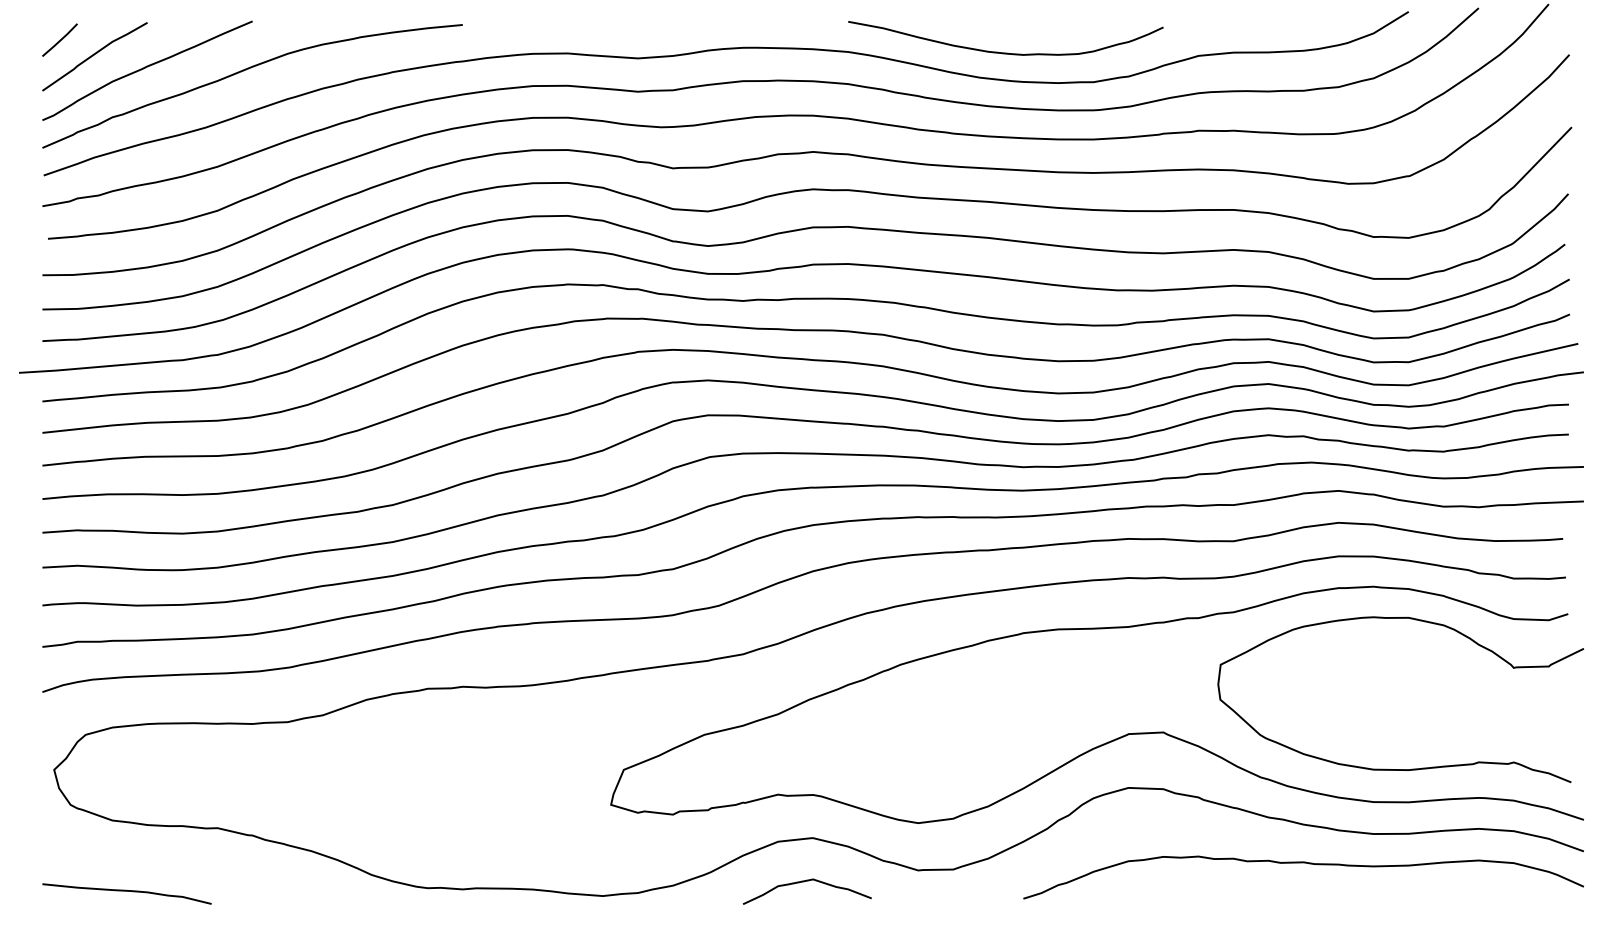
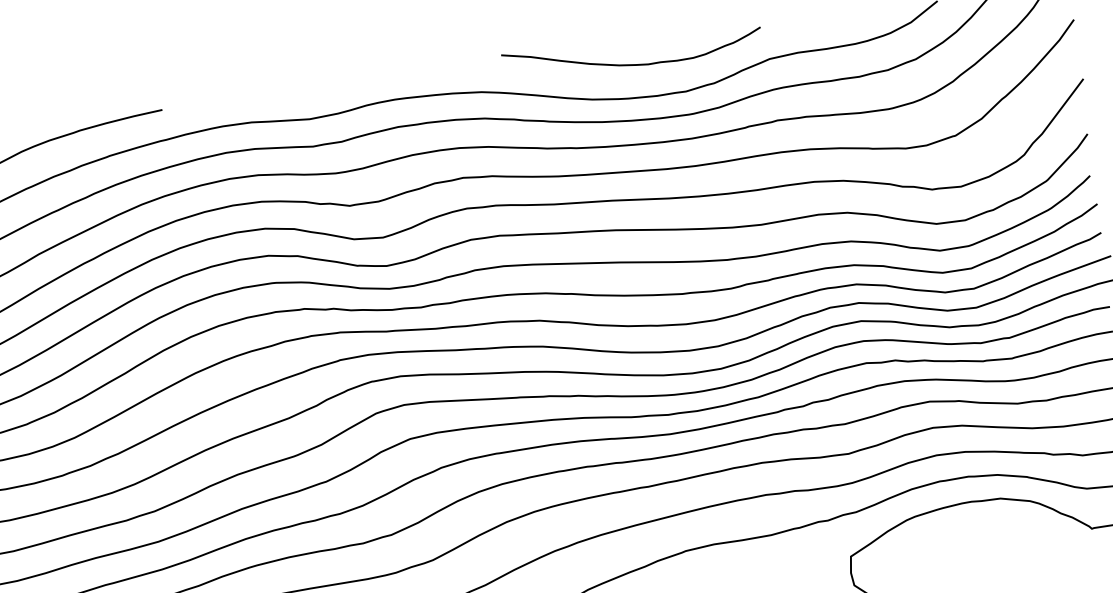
curve: (1005, 52) -> (633, 64), moved

